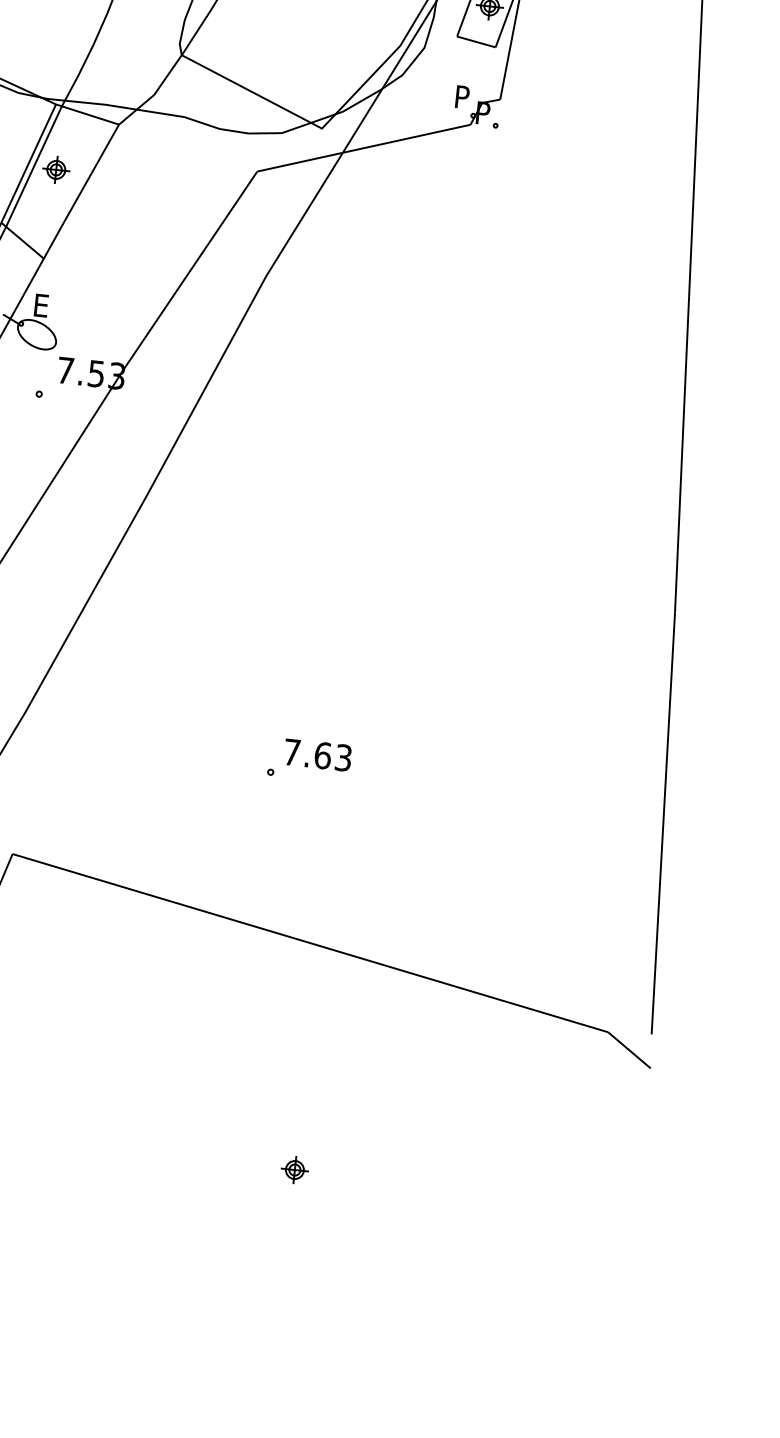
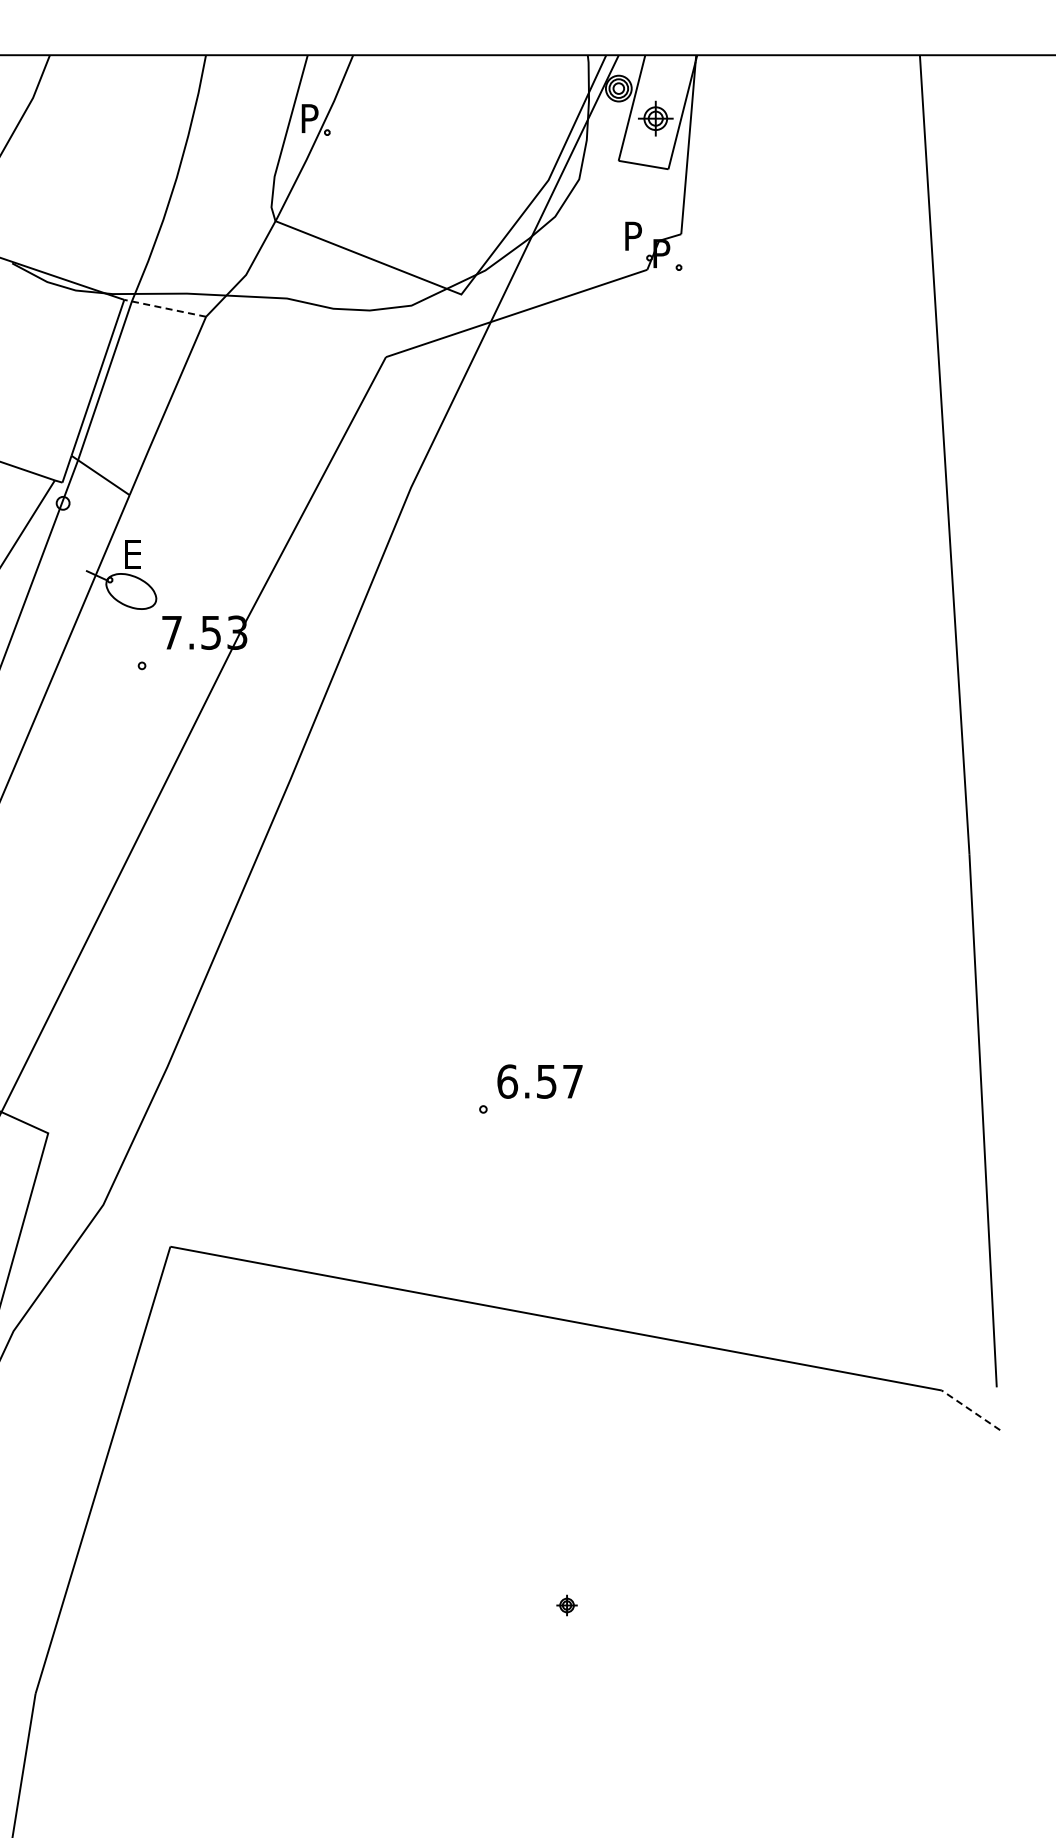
line: (87, 114) -> (165, 308), solid -> dashed
part: (56, 169) -> (133, 381), removed
text: (317, 755) -> (539, 1081), 7.63 -> 6.57
line: (629, 1050) -> (970, 1410), solid -> dashed
part: (294, 1169) -> (566, 1605), size x0.6

